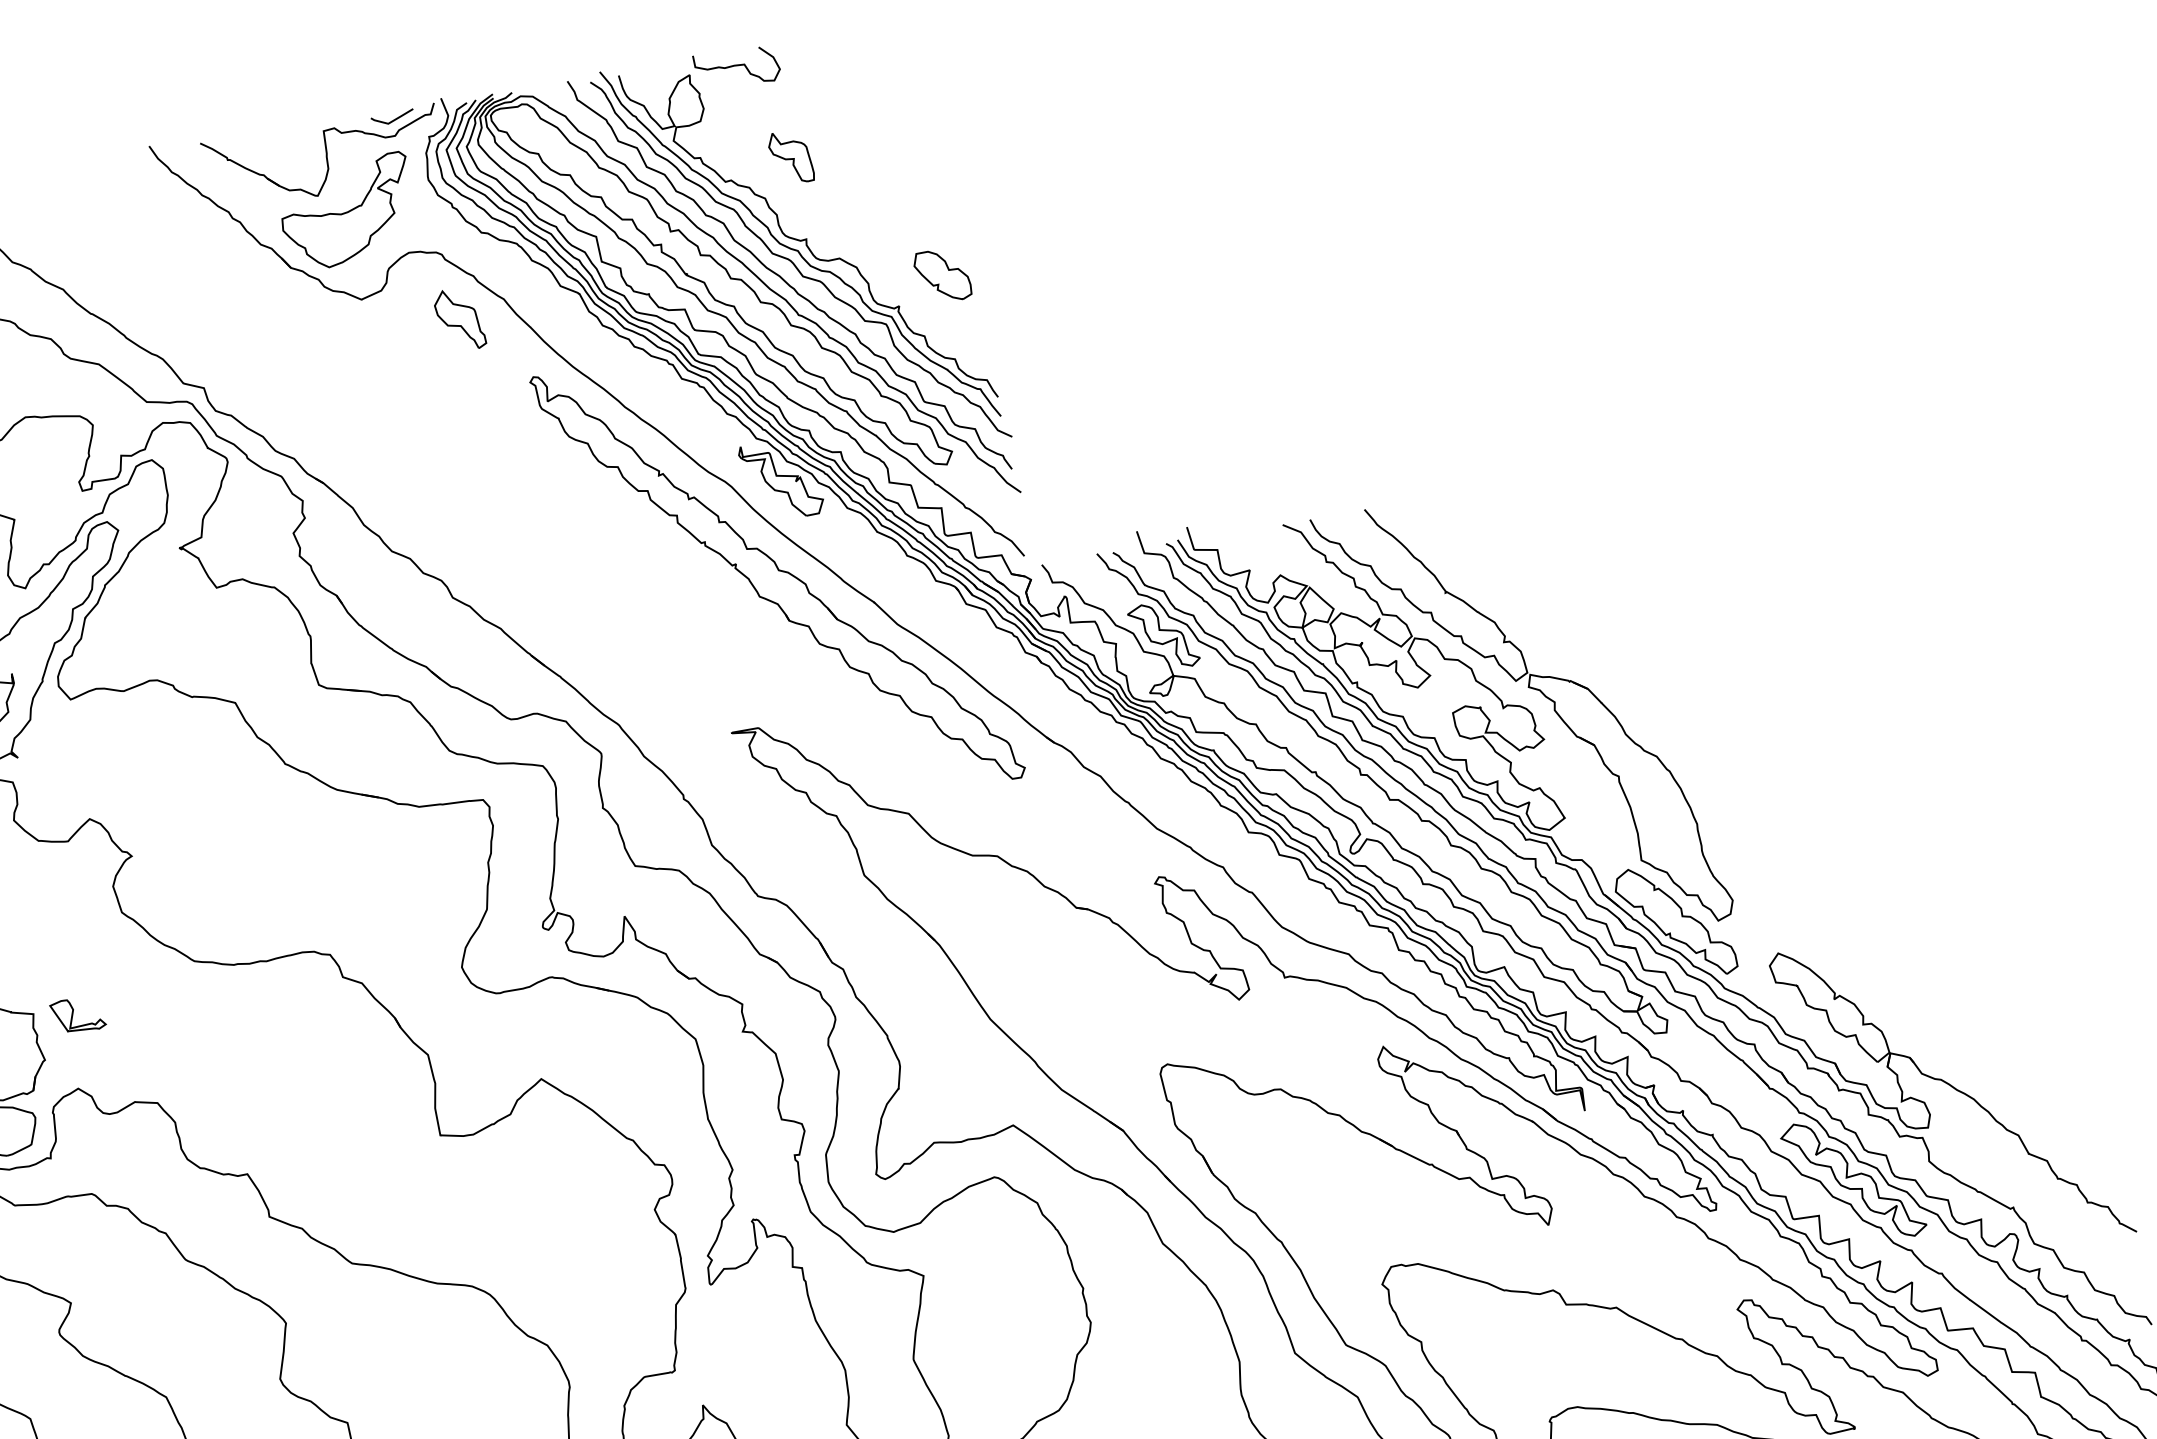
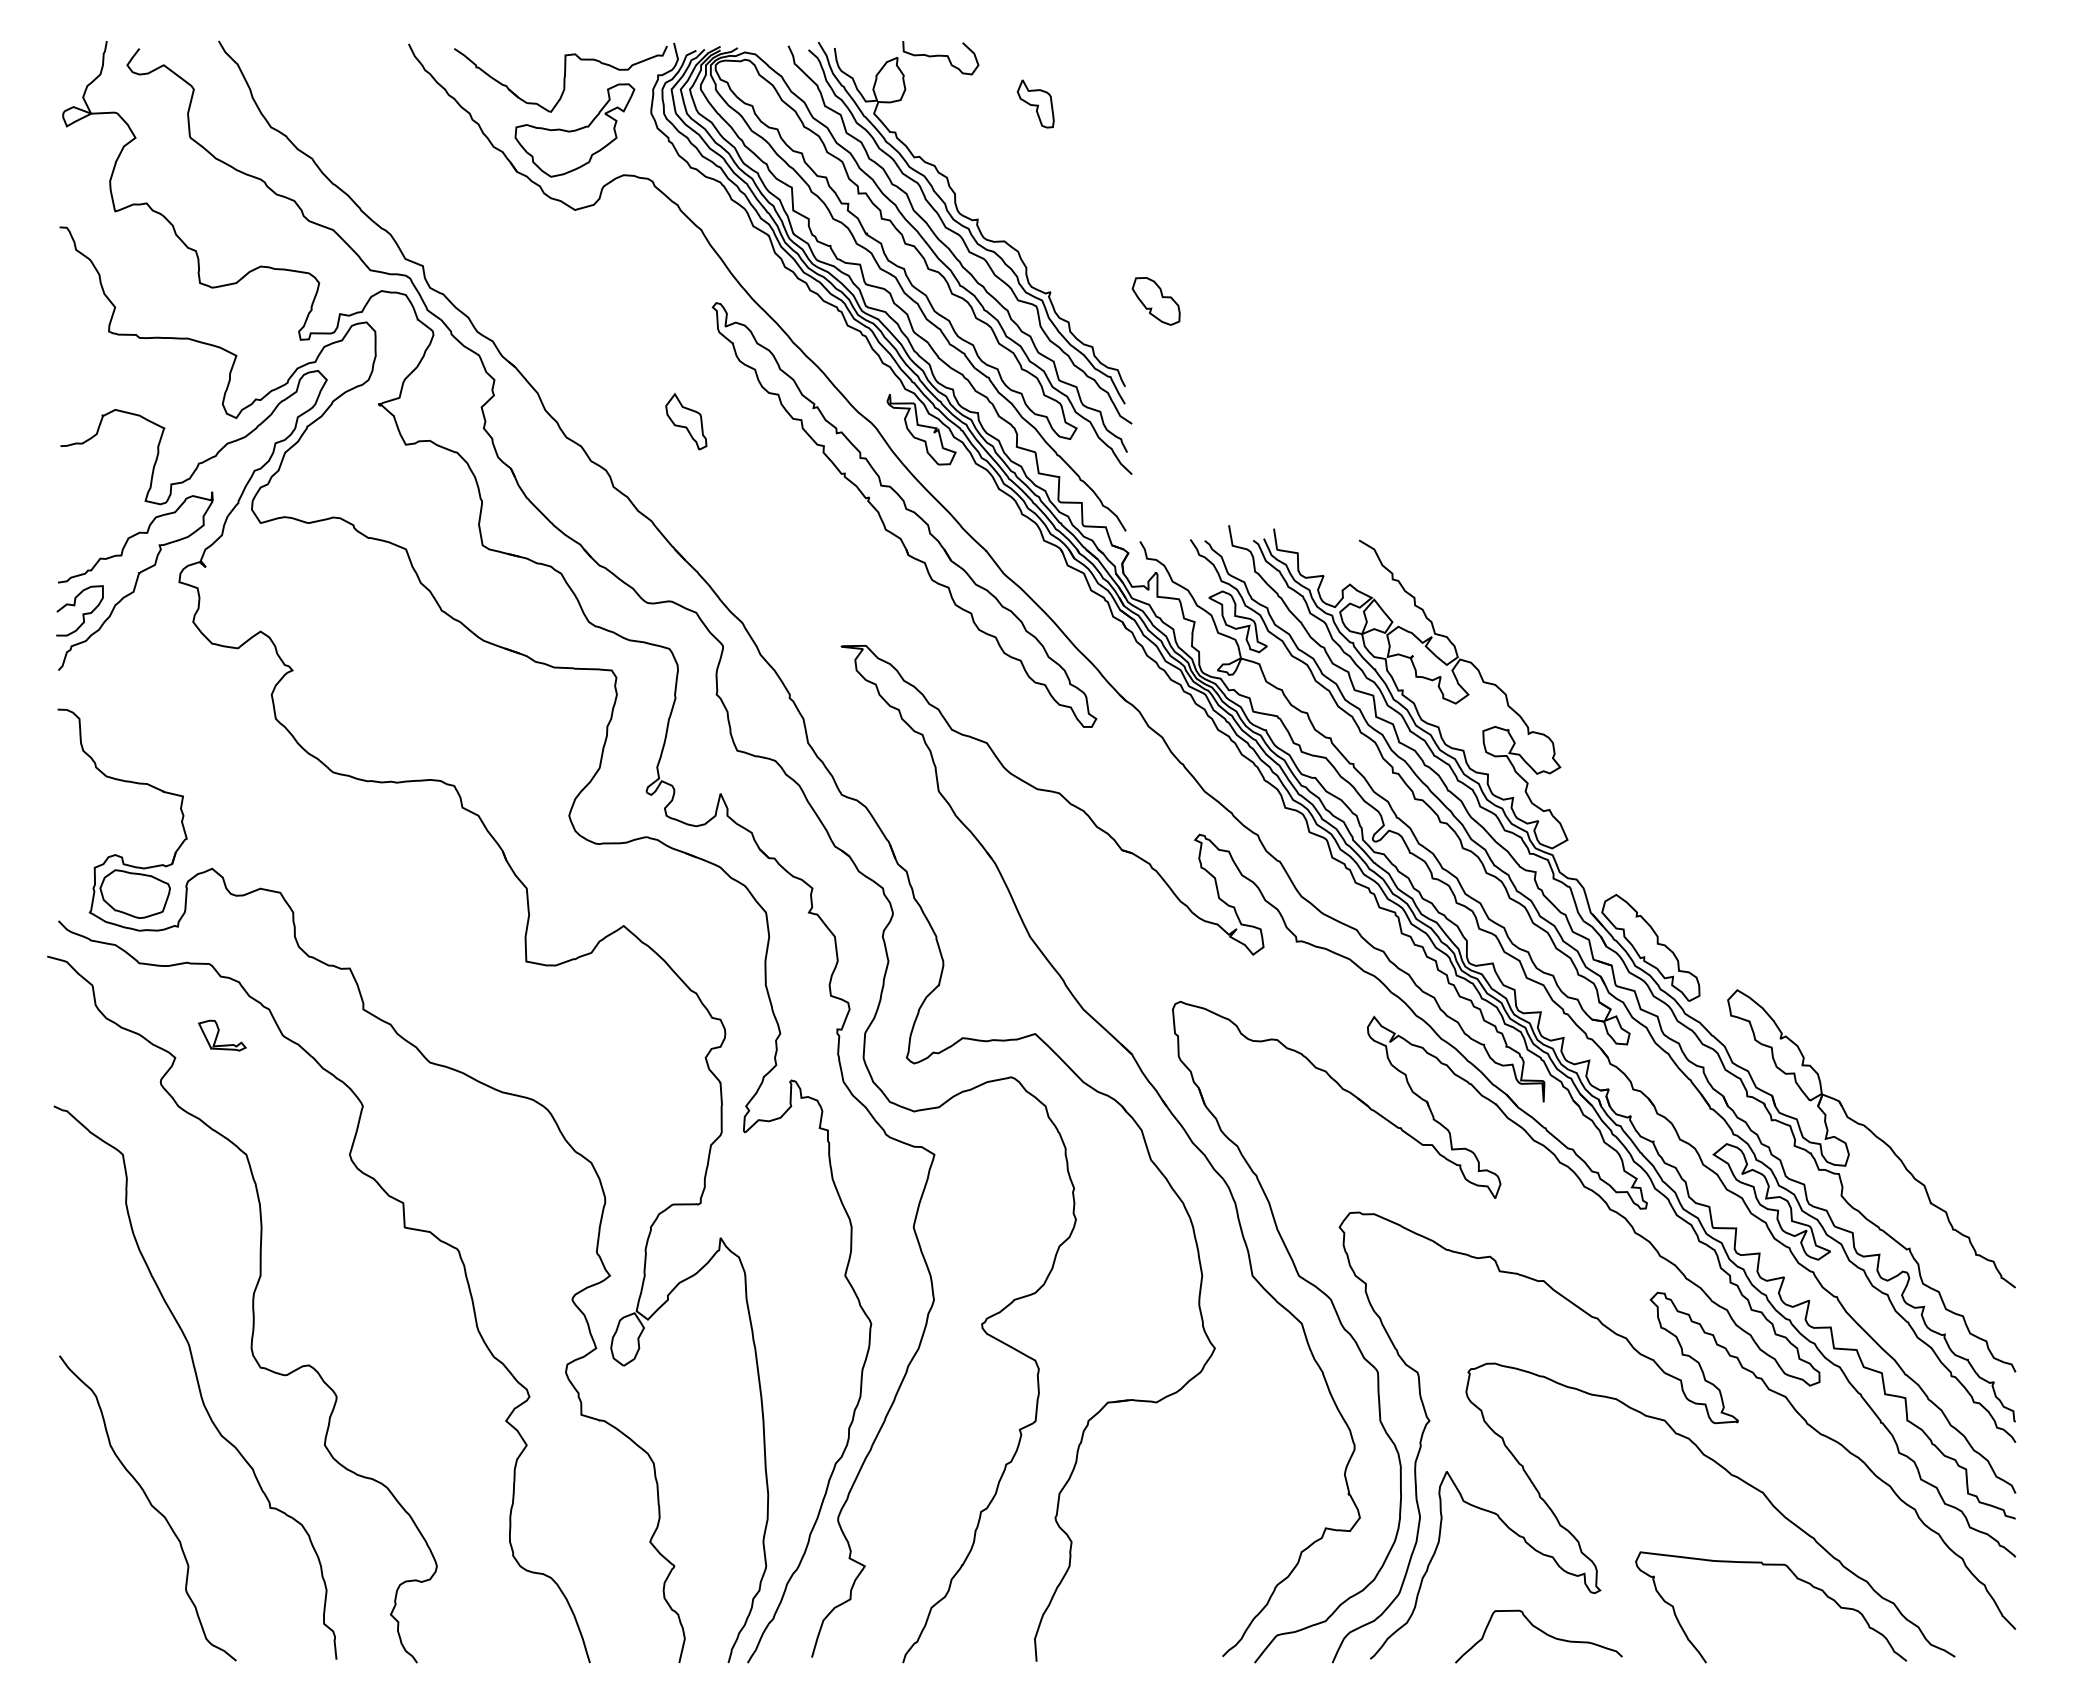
curve: (394, 118) -> (629, 54), removed
part: (790, 156) -> (1035, 103), moved
part: (941, 276) -> (1155, 301), moved
part: (460, 319) -> (686, 421), moved
part: (1529, 688) -> (1554, 720), removed
part: (78, 1014) -> (222, 1035), moved

